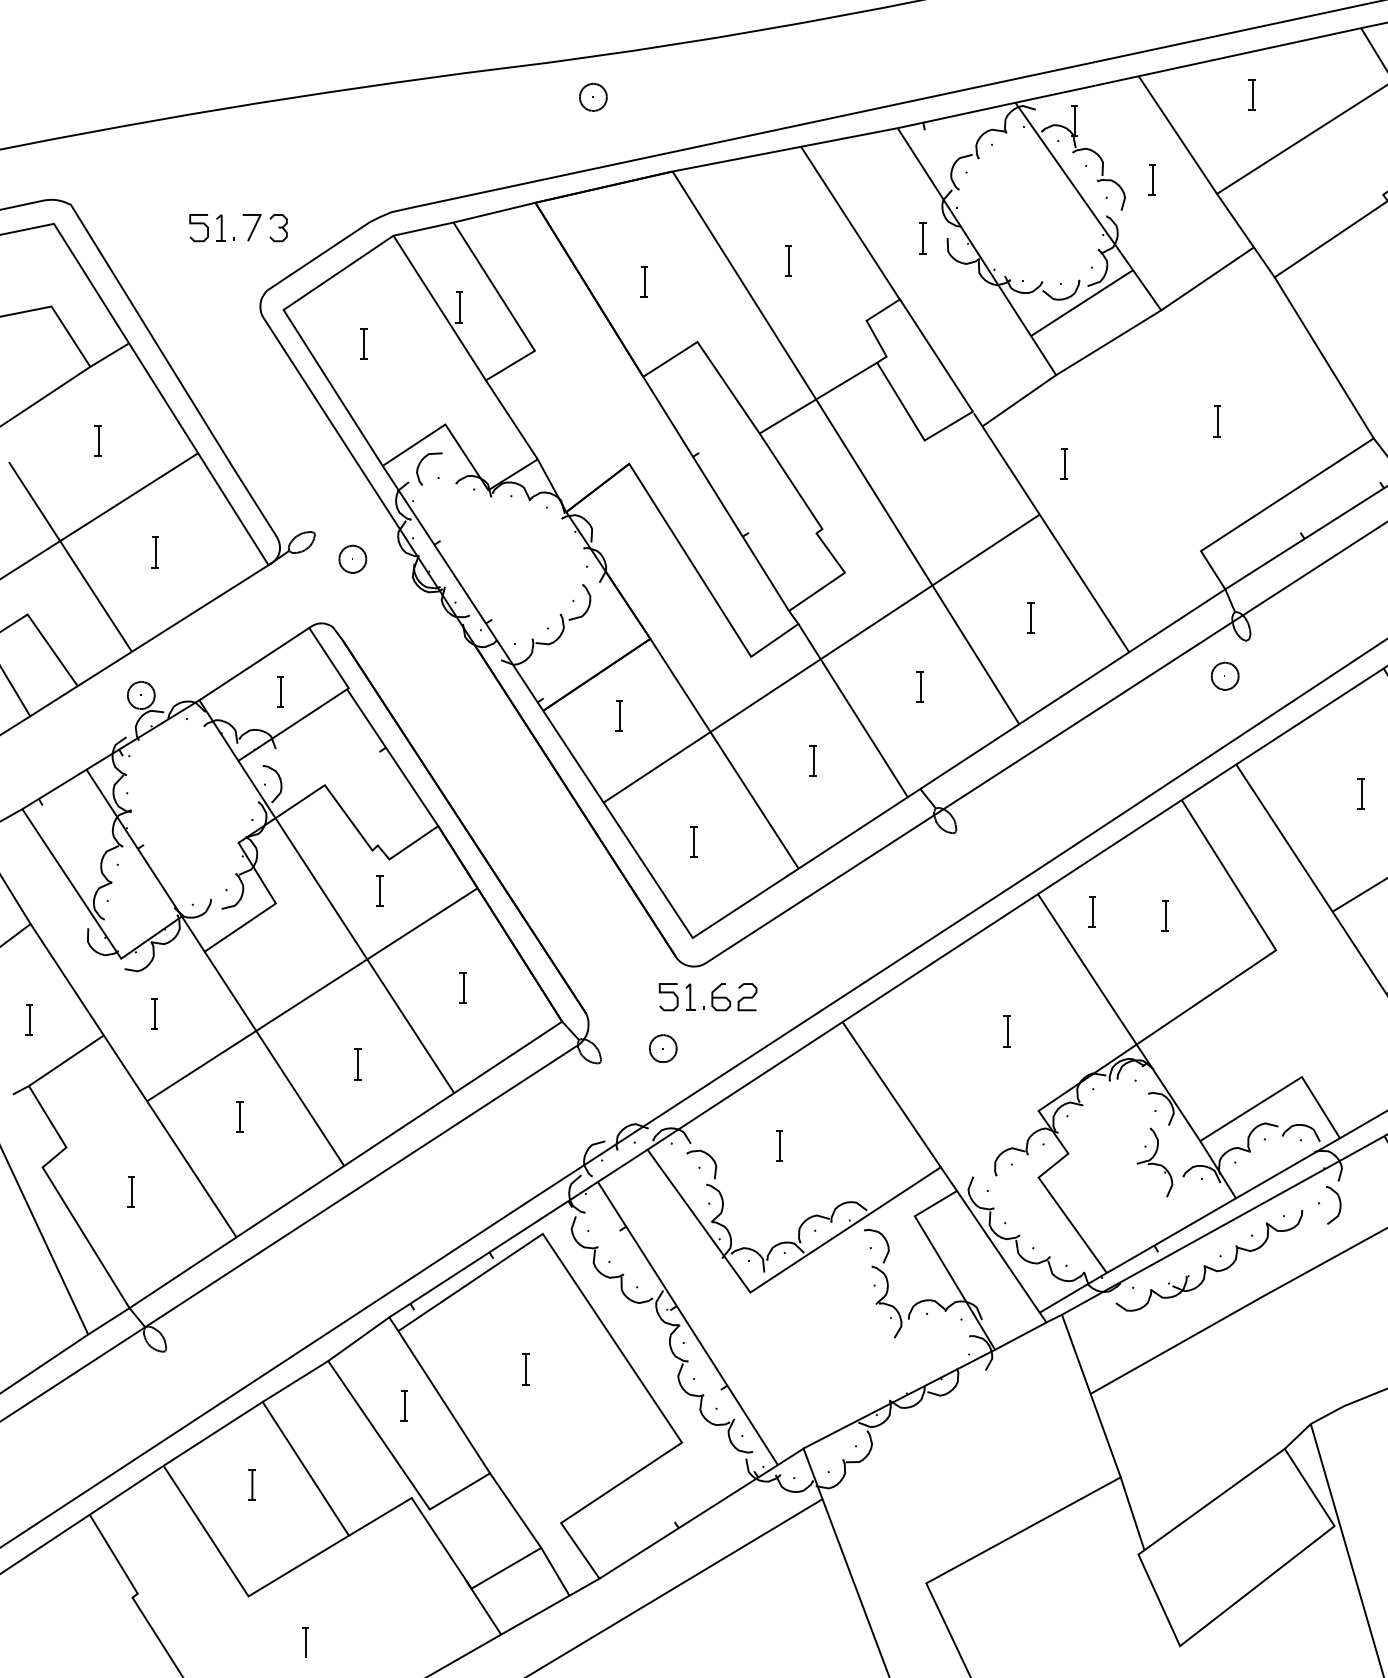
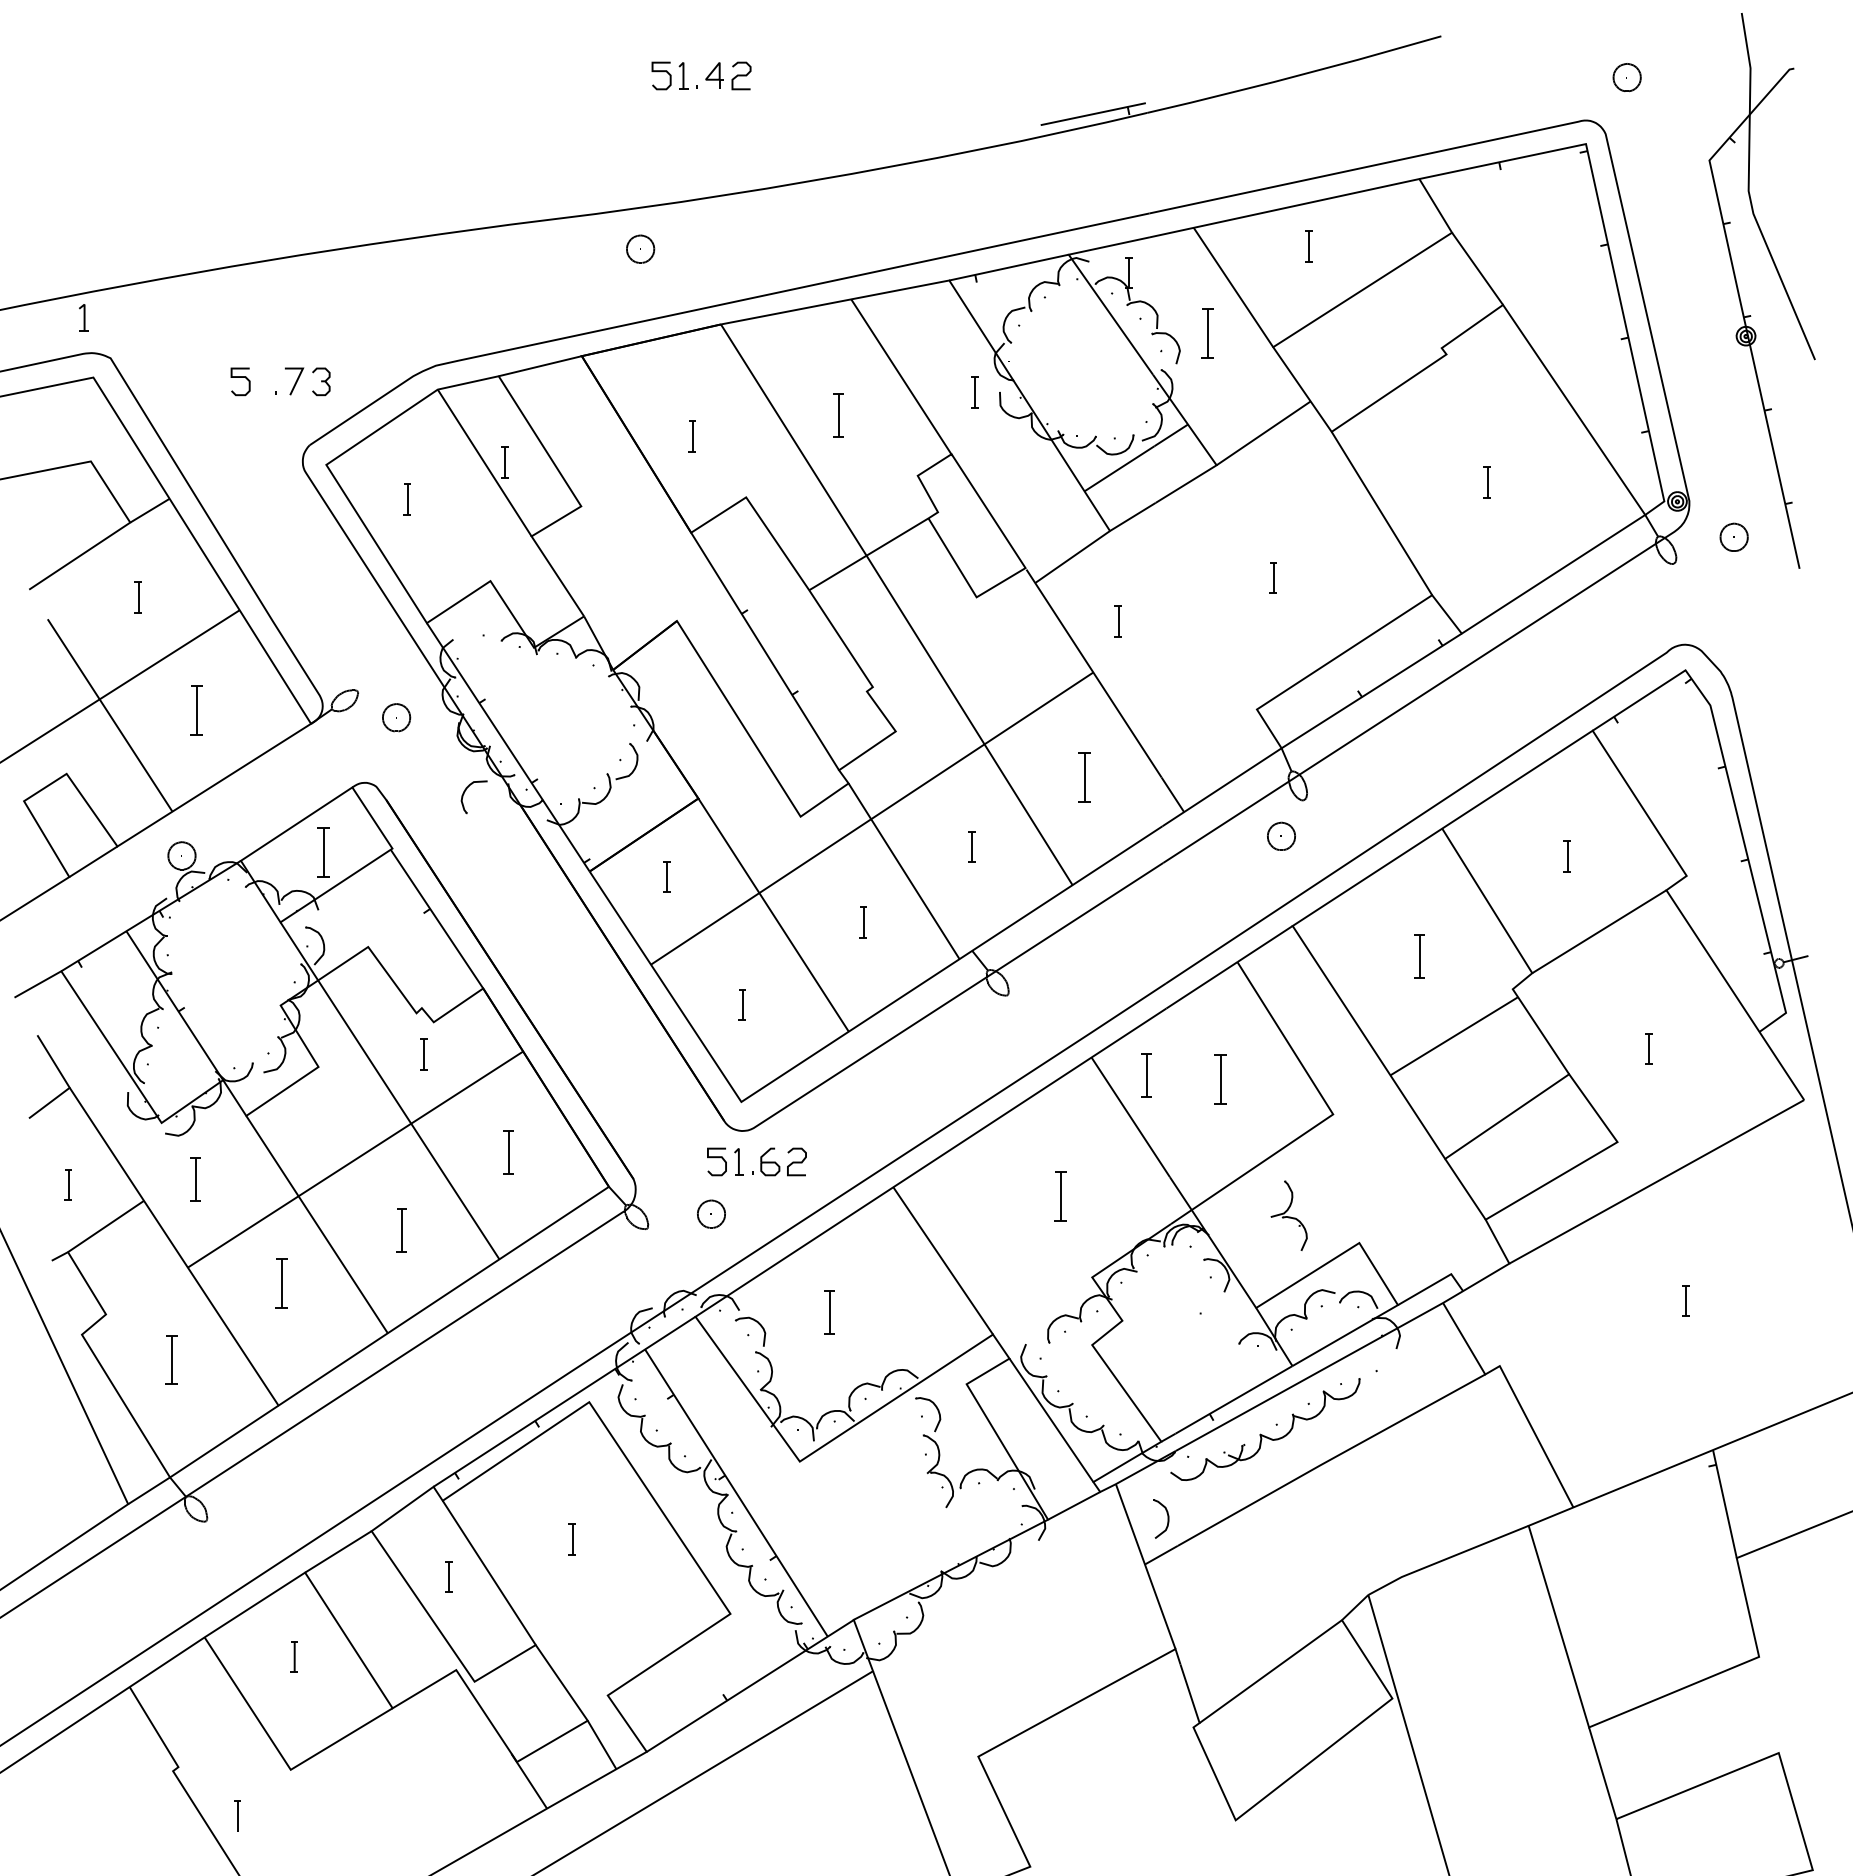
part: (1151, 180) -> (1206, 333), size x1.6
part: (220, 227) -> (83, 317), moved
part: (788, 261) -> (838, 415), size x1.4
part: (419, 466) -> (464, 794), moved
part: (154, 552) -> (195, 710), size x1.6
part: (1030, 618) -> (1083, 777), size x1.6
part: (279, 692) -> (322, 852), size x1.6
part: (1360, 794) -> (1418, 956), size x1.4
part: (1092, 911) -> (1146, 1075), size x1.4
part: (1165, 915) -> (1220, 1079), size x1.6
part: (462, 987) -> (507, 1152), size x1.4
part: (153, 1014) -> (194, 1179), size x1.4
part: (1006, 1031) -> (1059, 1196), size x1.6
part: (357, 1064) -> (401, 1230), size x1.4
part: (239, 1116) -> (281, 1283), size x1.6
part: (778, 1145) -> (828, 1312), size x1.4
part: (1154, 1162) -> (1288, 1215), moved
part: (130, 1191) -> (171, 1359), size x1.6
part: (1333, 1204) -> (1161, 1518), moved
part: (305, 1641) -> (237, 1815), moved

